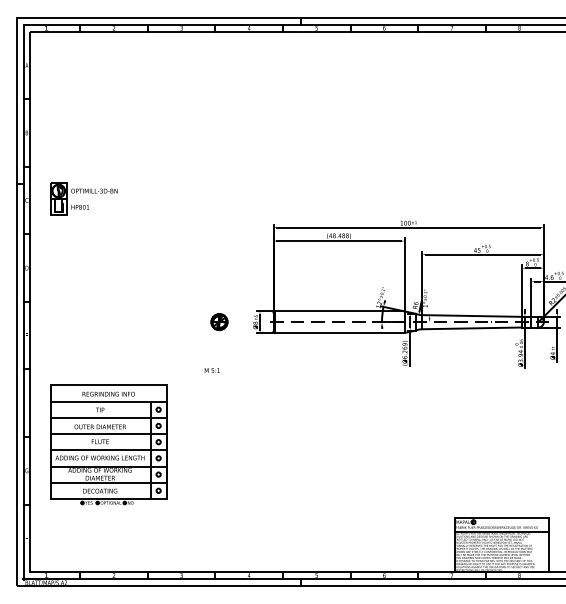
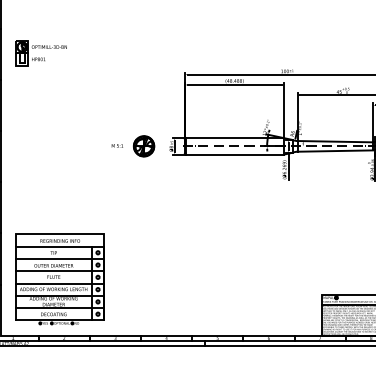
part: (219, 321) -> (144, 145), size x1.67
text: (211, 370) -> (116, 145), moved
part: (108, 444) -> (60, 279), moved

